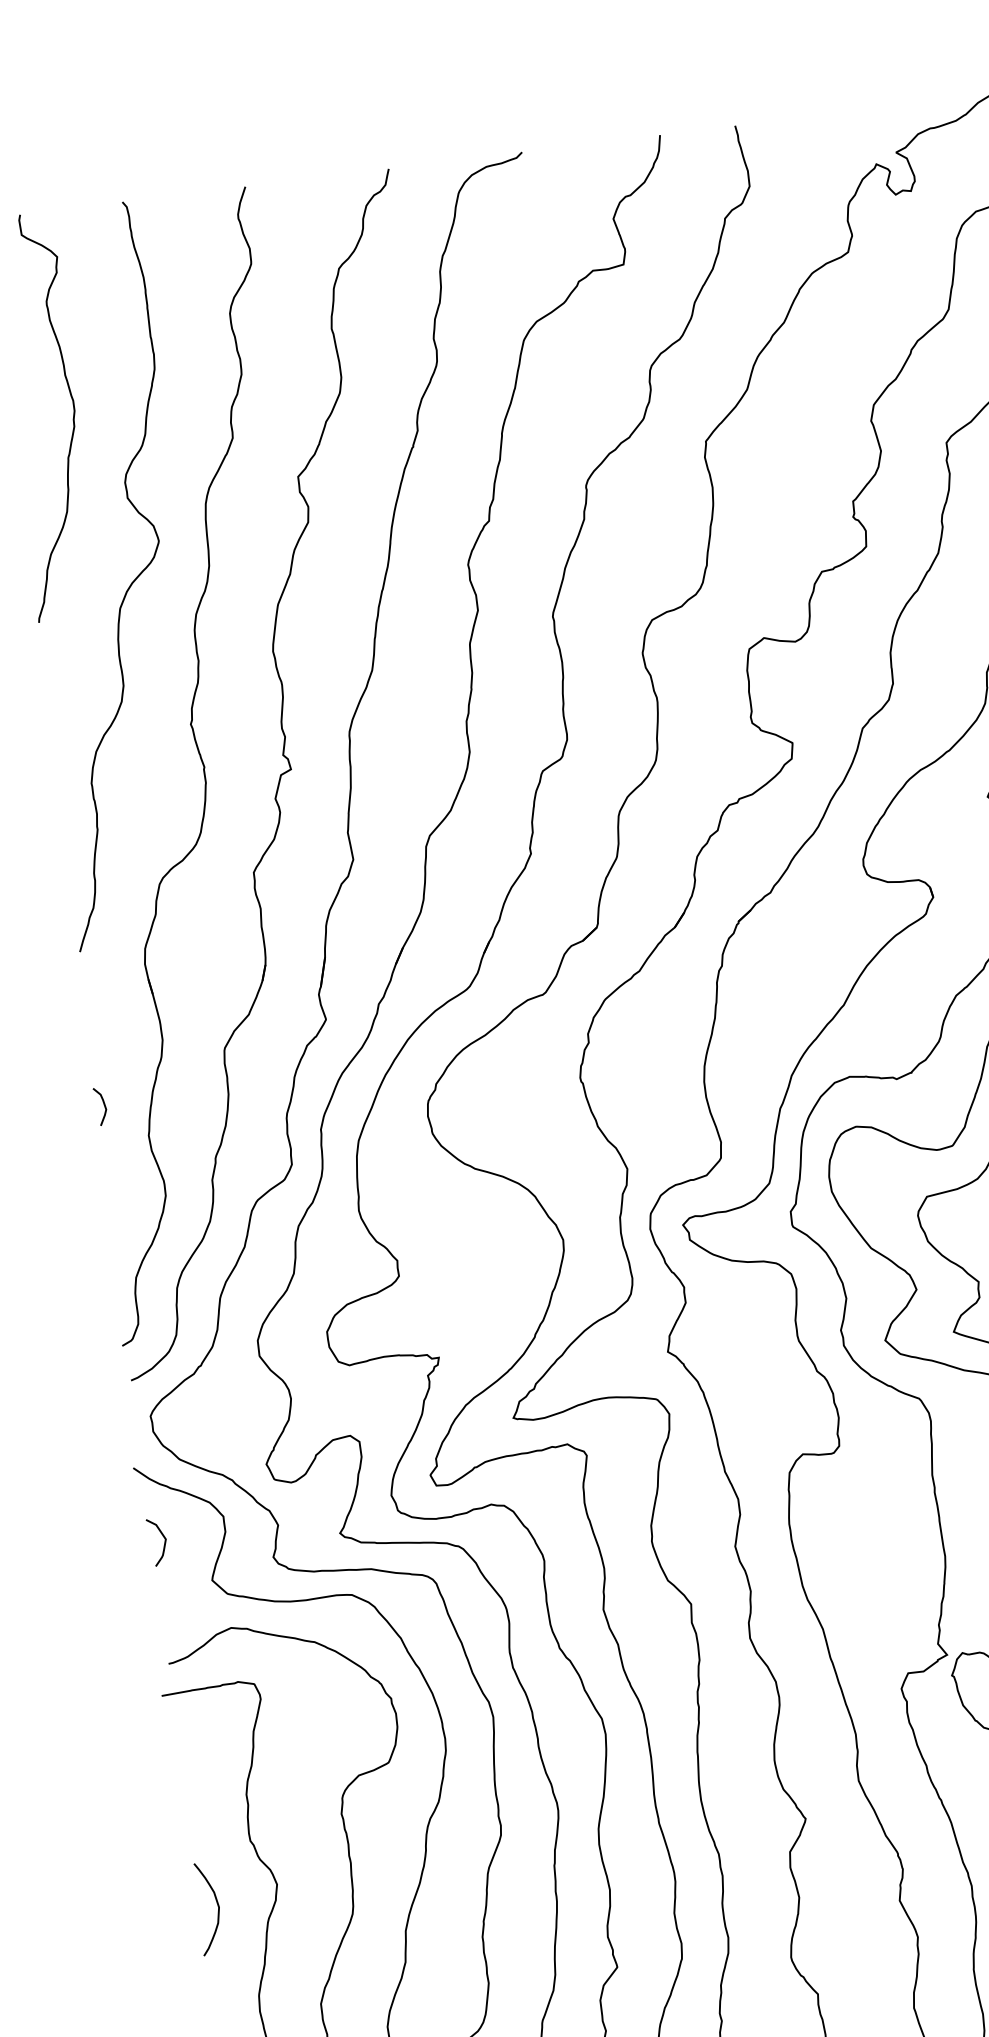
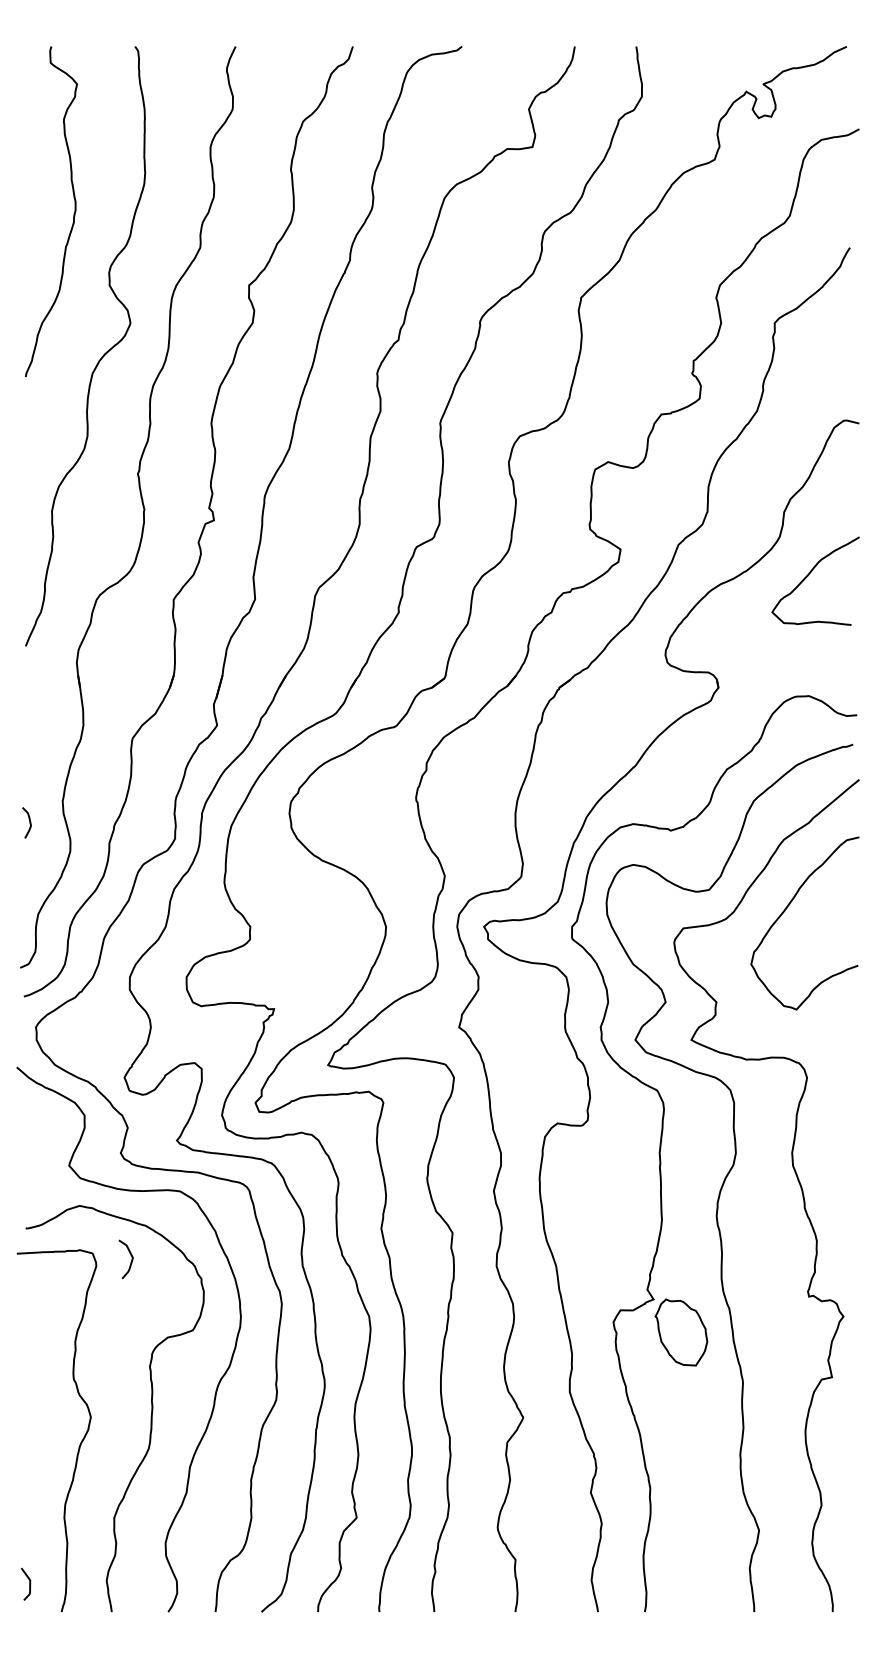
curve: (103, 1105) -> (29, 822), moved
curve: (163, 1545) -> (130, 1262), moved
curve: (217, 1907) -> (40, 1429), removed

